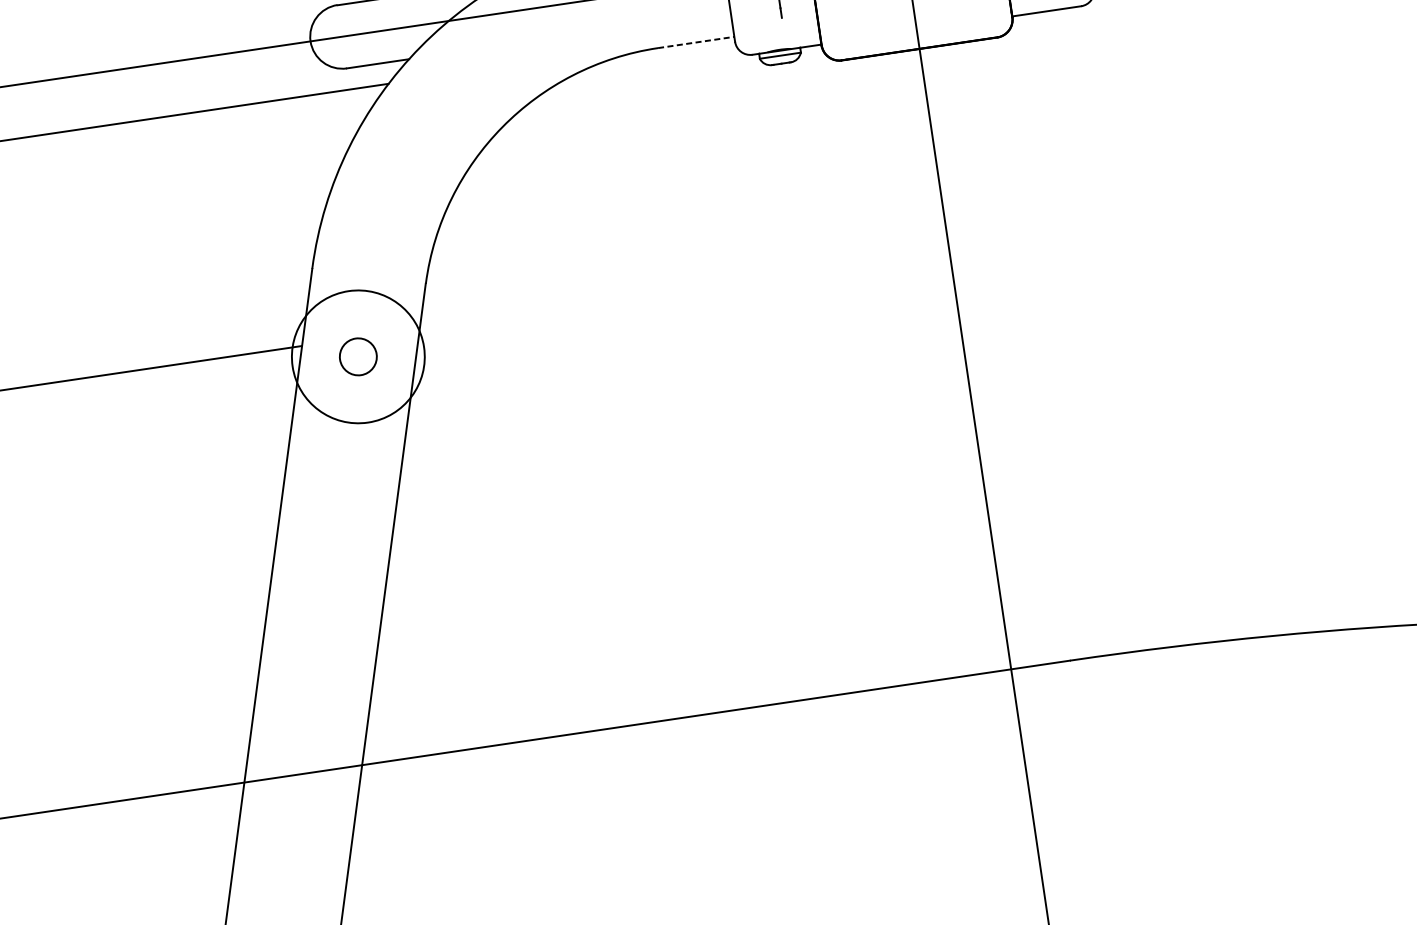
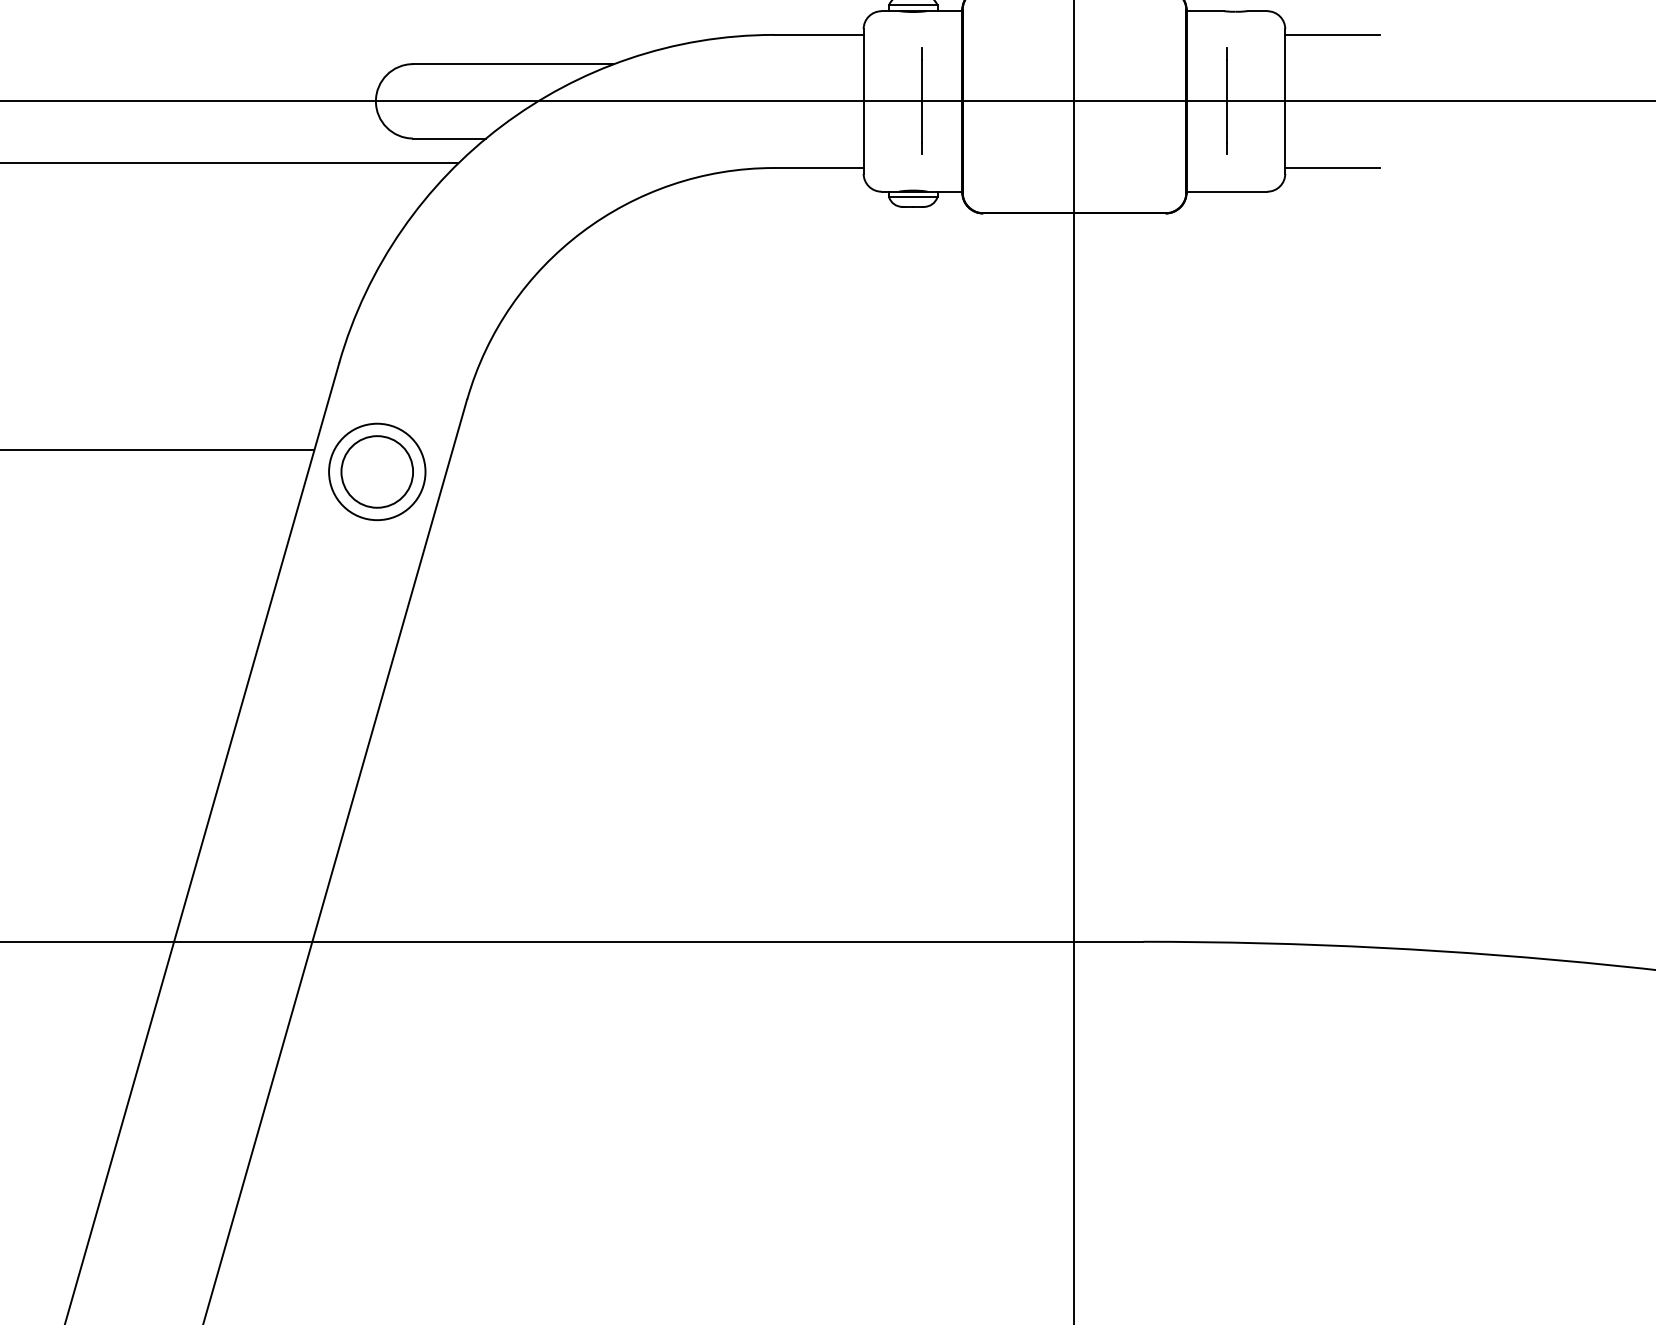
line: (695, 42) -> (818, 168), dashed -> solid
circle: (358, 356) -> (377, 471), size x0.62
circle: (358, 356) -> (377, 471), size x1.67

